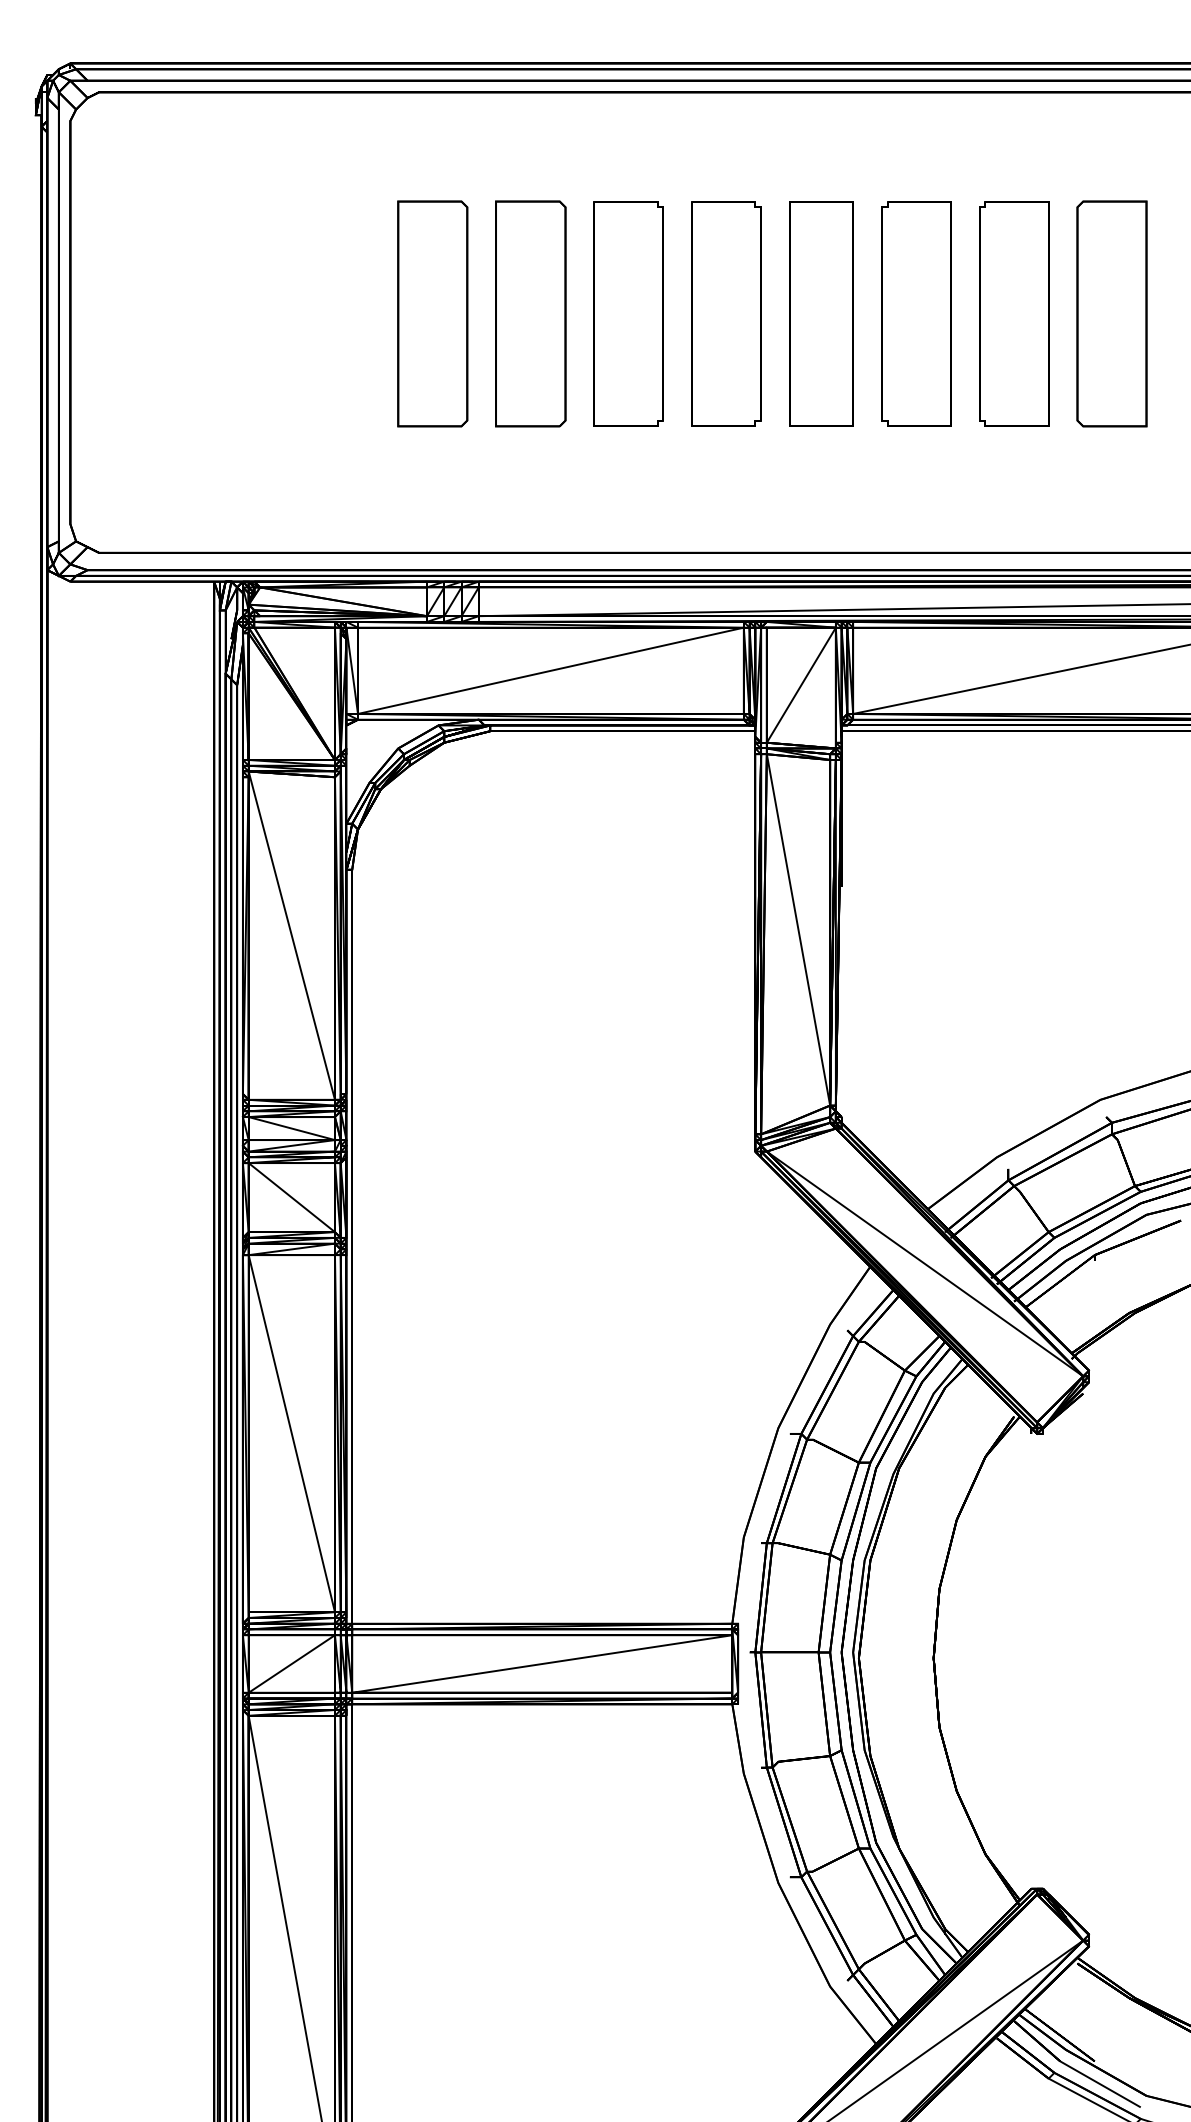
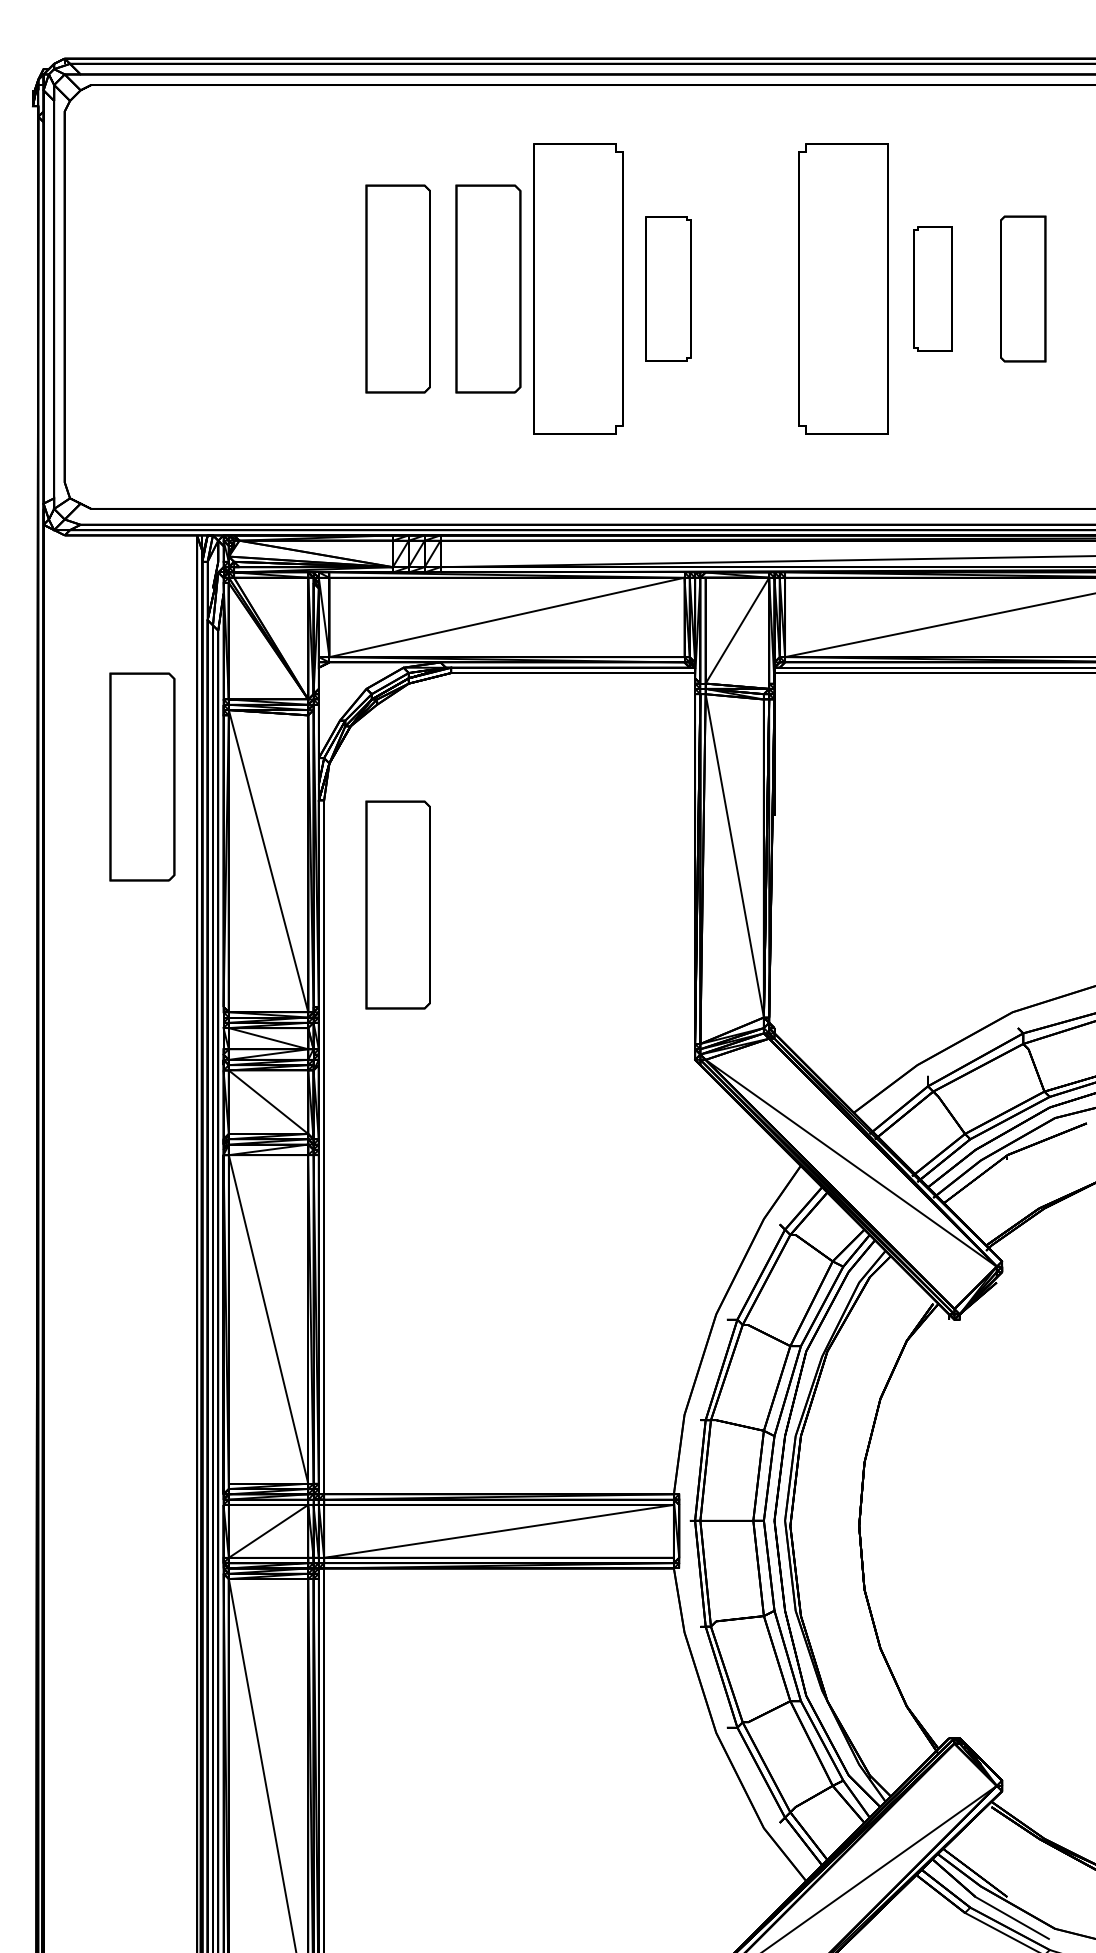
part: (628, 313) -> (578, 288), size x1.4
part: (726, 313) -> (668, 288), size x0.7
part: (820, 313) -> (755, 288), removed
part: (916, 313) -> (843, 288), size x1.4
part: (1014, 313) -> (933, 288), size x0.6
part: (1111, 313) -> (1022, 288), size x0.7
part: (154, 843) -> (142, 776), added
part: (431, 982) -> (397, 904), added

